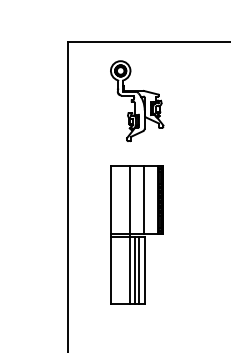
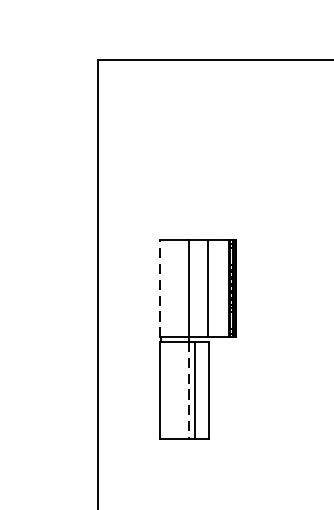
part: (137, 101) -> (198, 146), removed
line: (110, 199) -> (159, 288), solid -> dashed
line: (130, 270) -> (188, 390), solid -> dashed
line: (138, 270) -> (200, 390), removed

